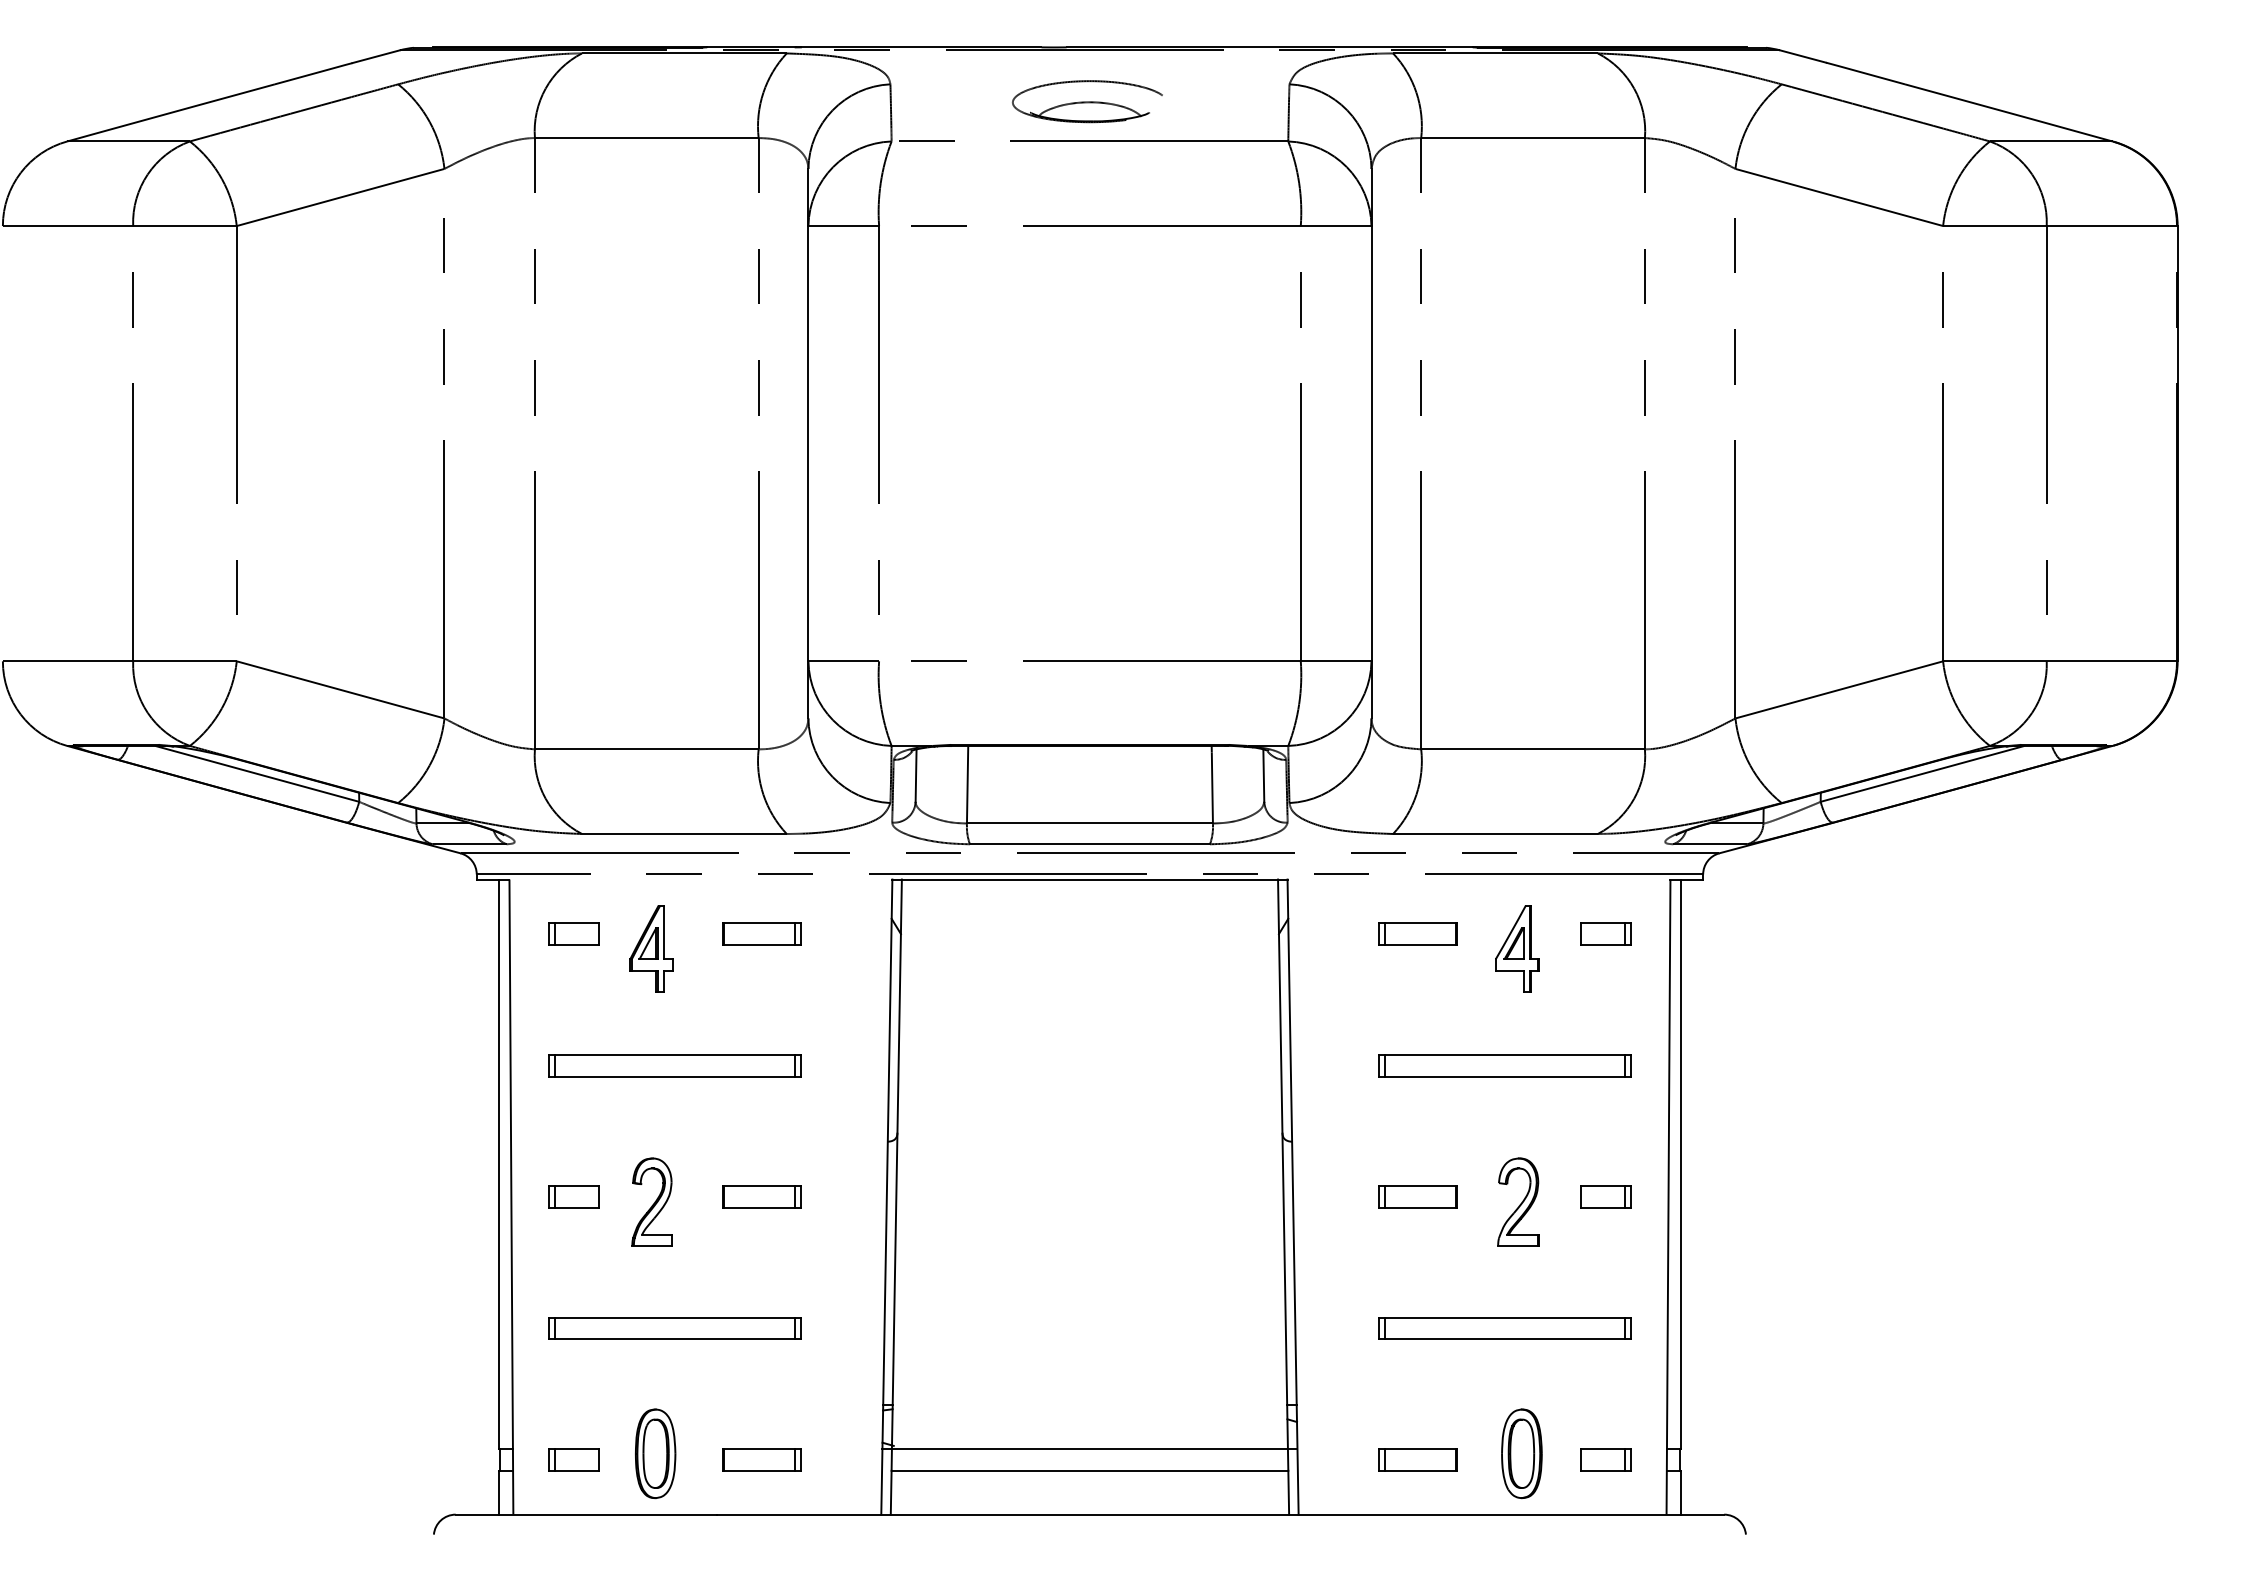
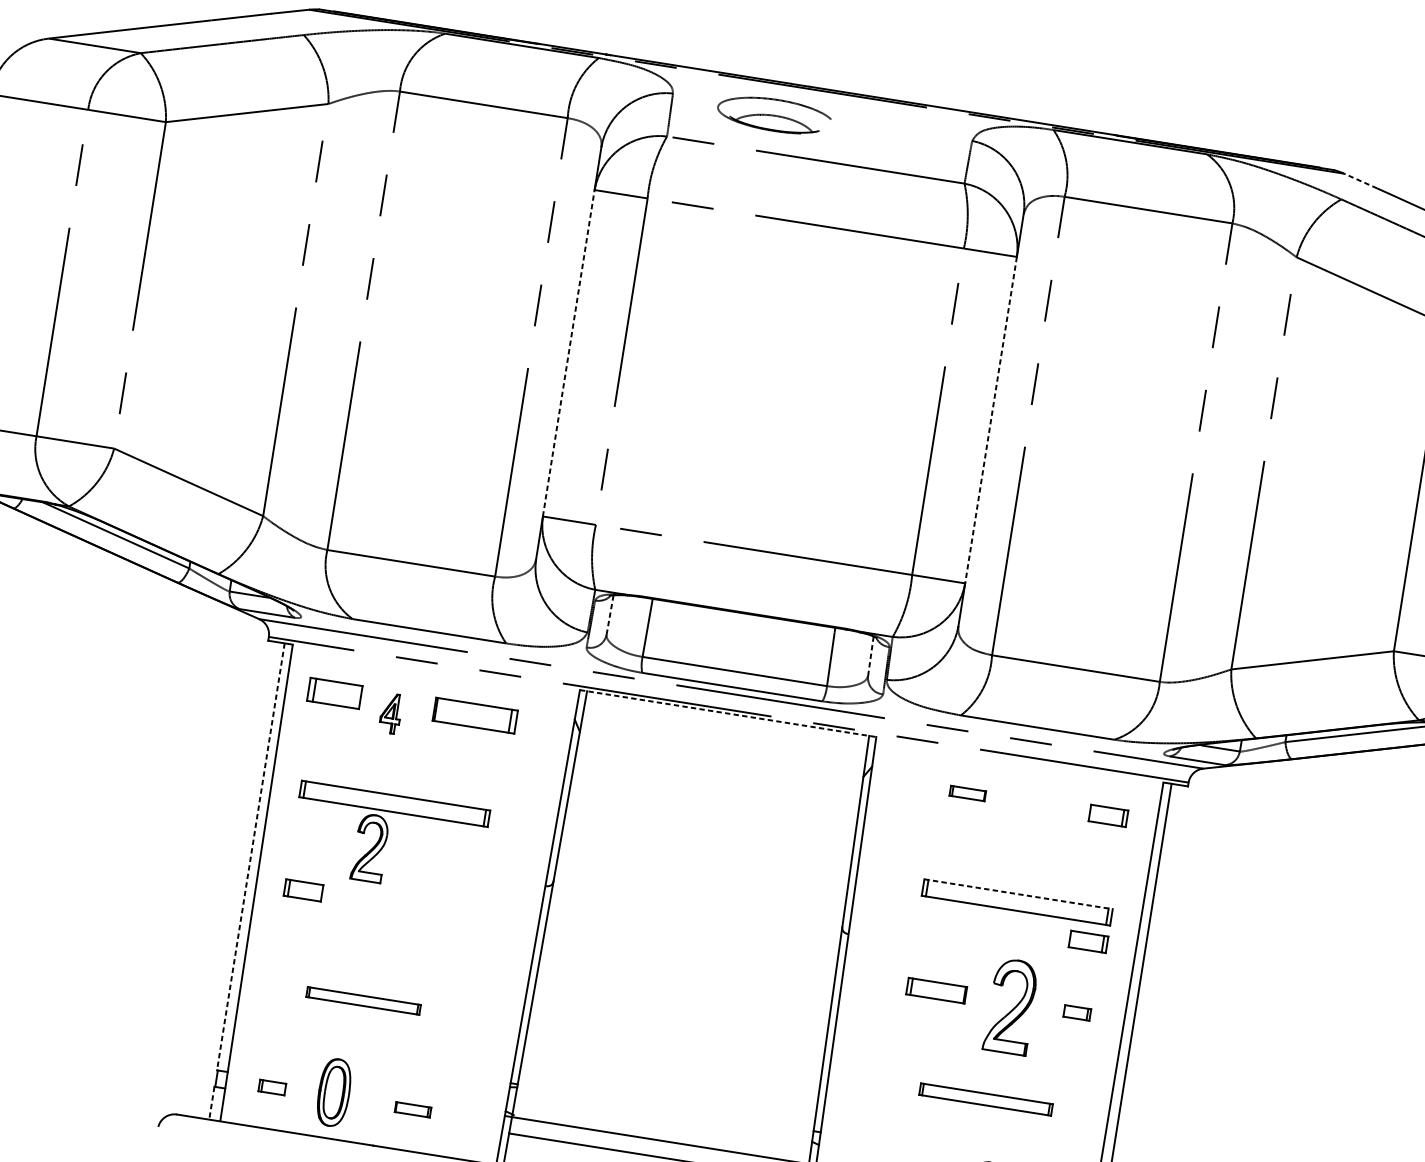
line: (1803, 56) -> (1361, 181), solid -> dashed
part: (1087, 101) -> (774, 115), moved
line: (808, 443) -> (568, 353), solid -> dashed
line: (1371, 443) -> (991, 420), solid -> dashed
line: (1263, 775) -> (870, 656), solid -> dashed
line: (916, 776) -> (610, 615), solid -> dashed
line: (1089, 879) -> (727, 713), solid -> dashed
part: (573, 933) -> (334, 692), size x1.4
part: (761, 933) -> (475, 715), size x1.4
part: (1417, 933) -> (967, 792), size x0.6
part: (651, 948) -> (391, 713), size x0.6
part: (1517, 948) -> (1040, 816), removed
line: (1504, 1054) -> (1018, 894), solid -> dashed
part: (1605, 1101) -> (1088, 941), added
line: (498, 1164) -> (250, 857), solid -> dashed
part: (761, 1196) -> (444, 912), removed
part: (1605, 1196) -> (1077, 1012), size x0.7
part: (651, 1201) -> (369, 847), moved
part: (1518, 1201) -> (1011, 1005), size x1.4
part: (674, 1328) -> (363, 1000), size x0.6
part: (1504, 1328) -> (985, 1099), size x0.7
part: (573, 1459) -> (271, 1087), size x0.7
part: (761, 1459) -> (412, 1109), size x0.6
line: (498, 1492) -> (211, 1103), solid -> dashed

